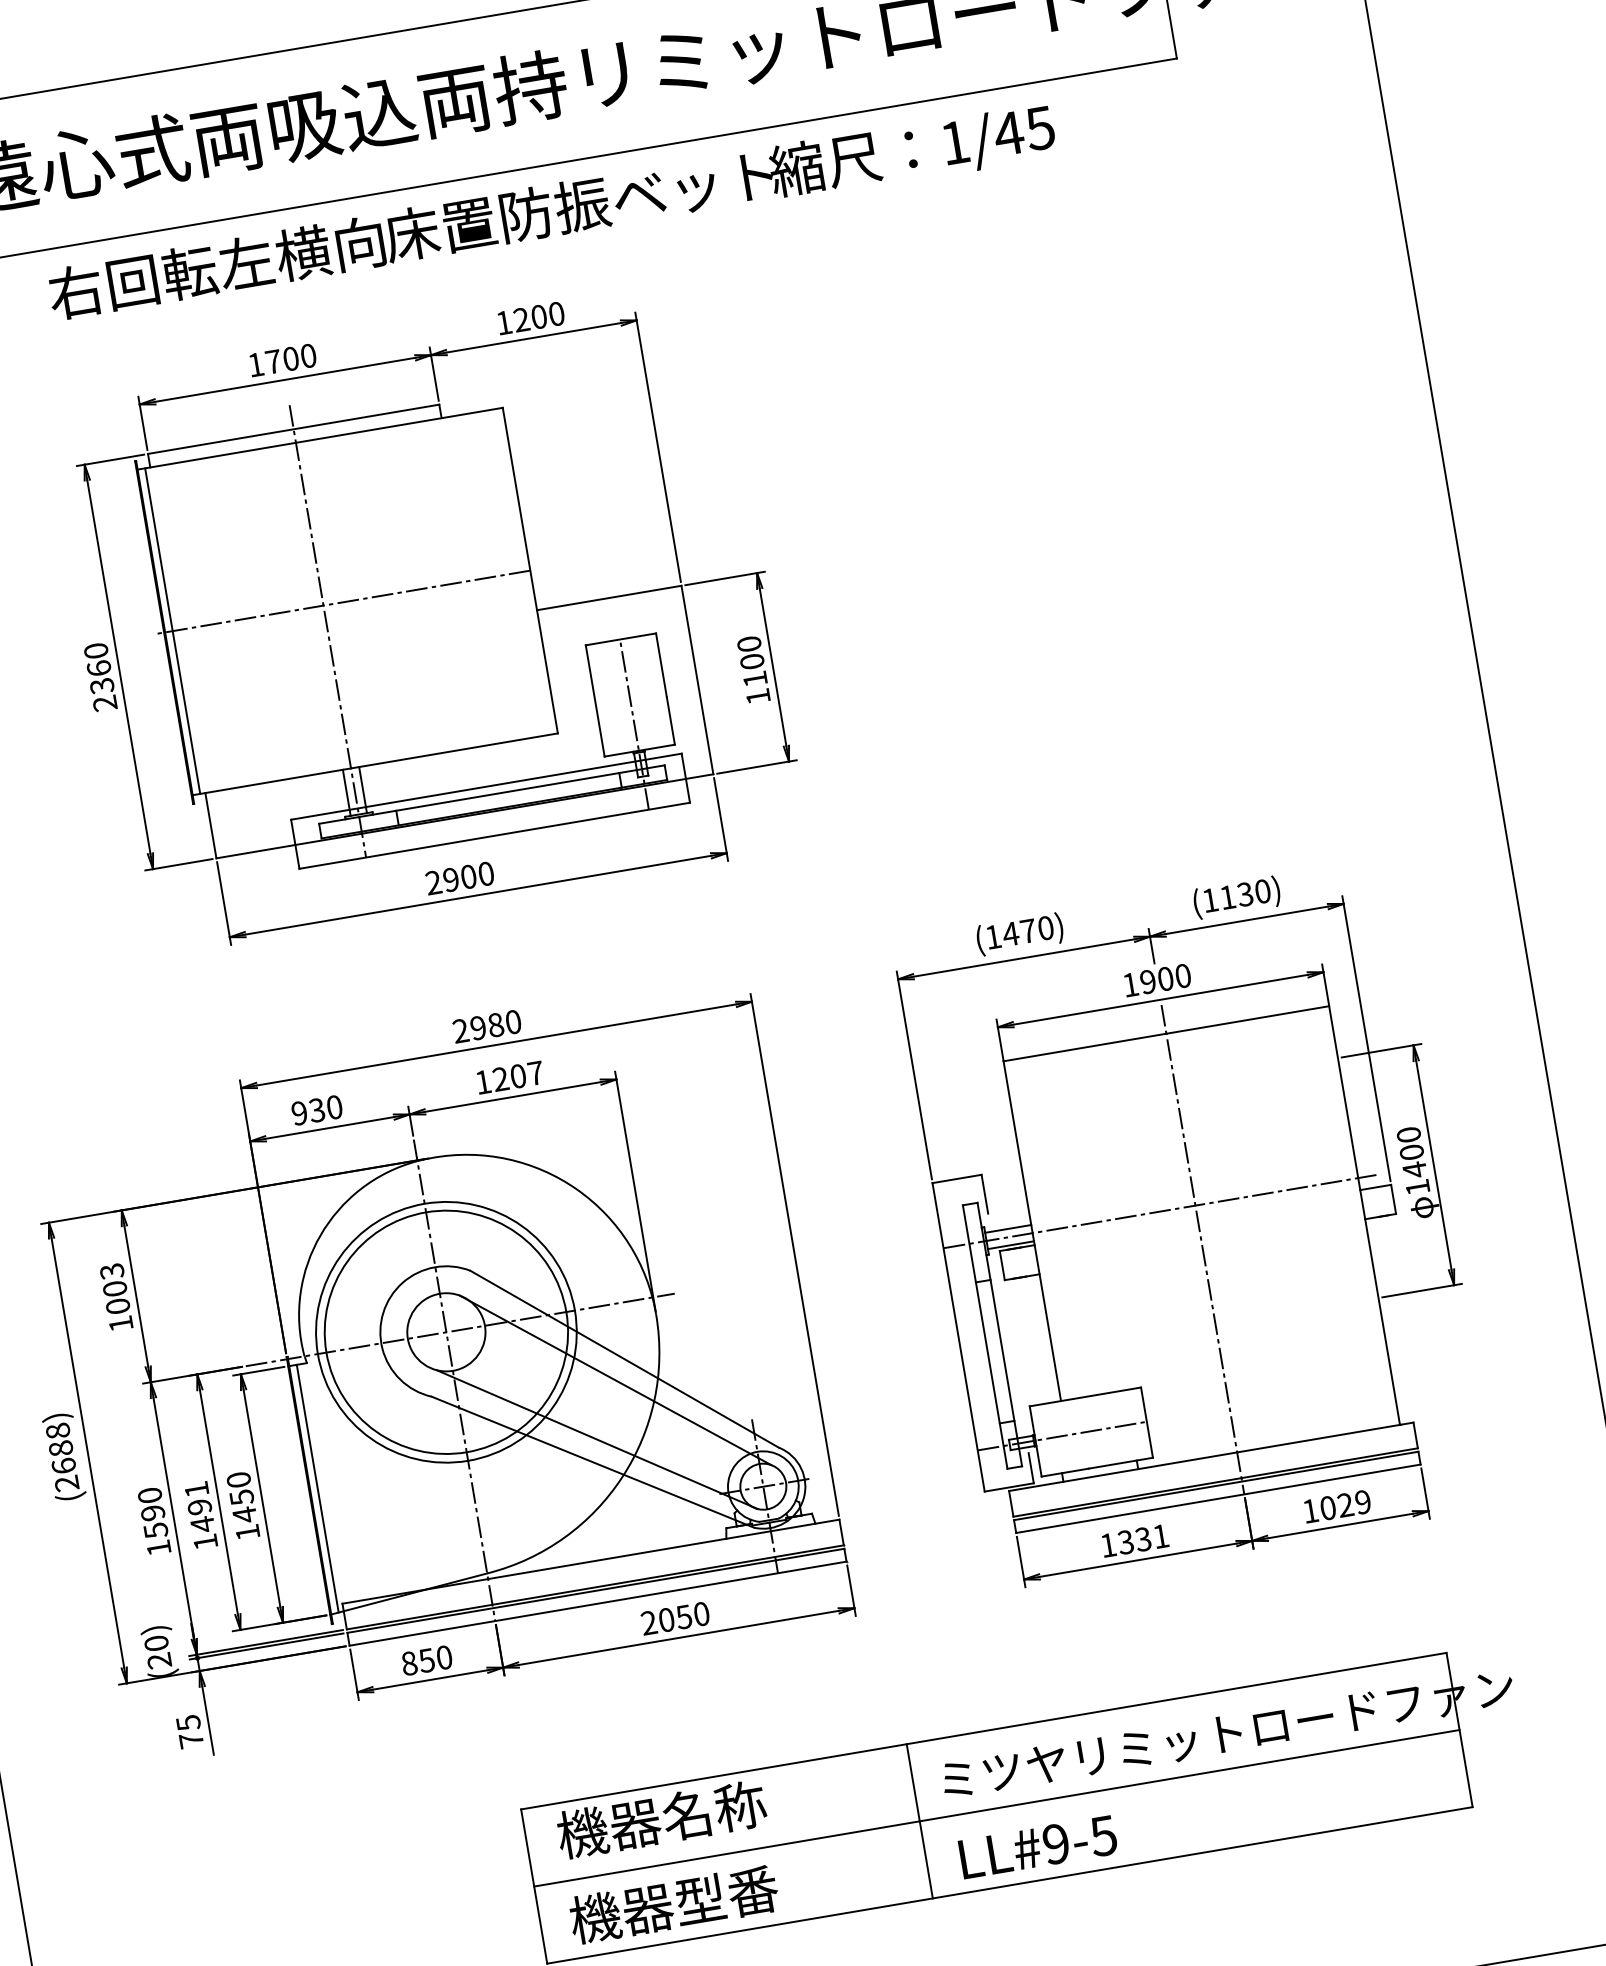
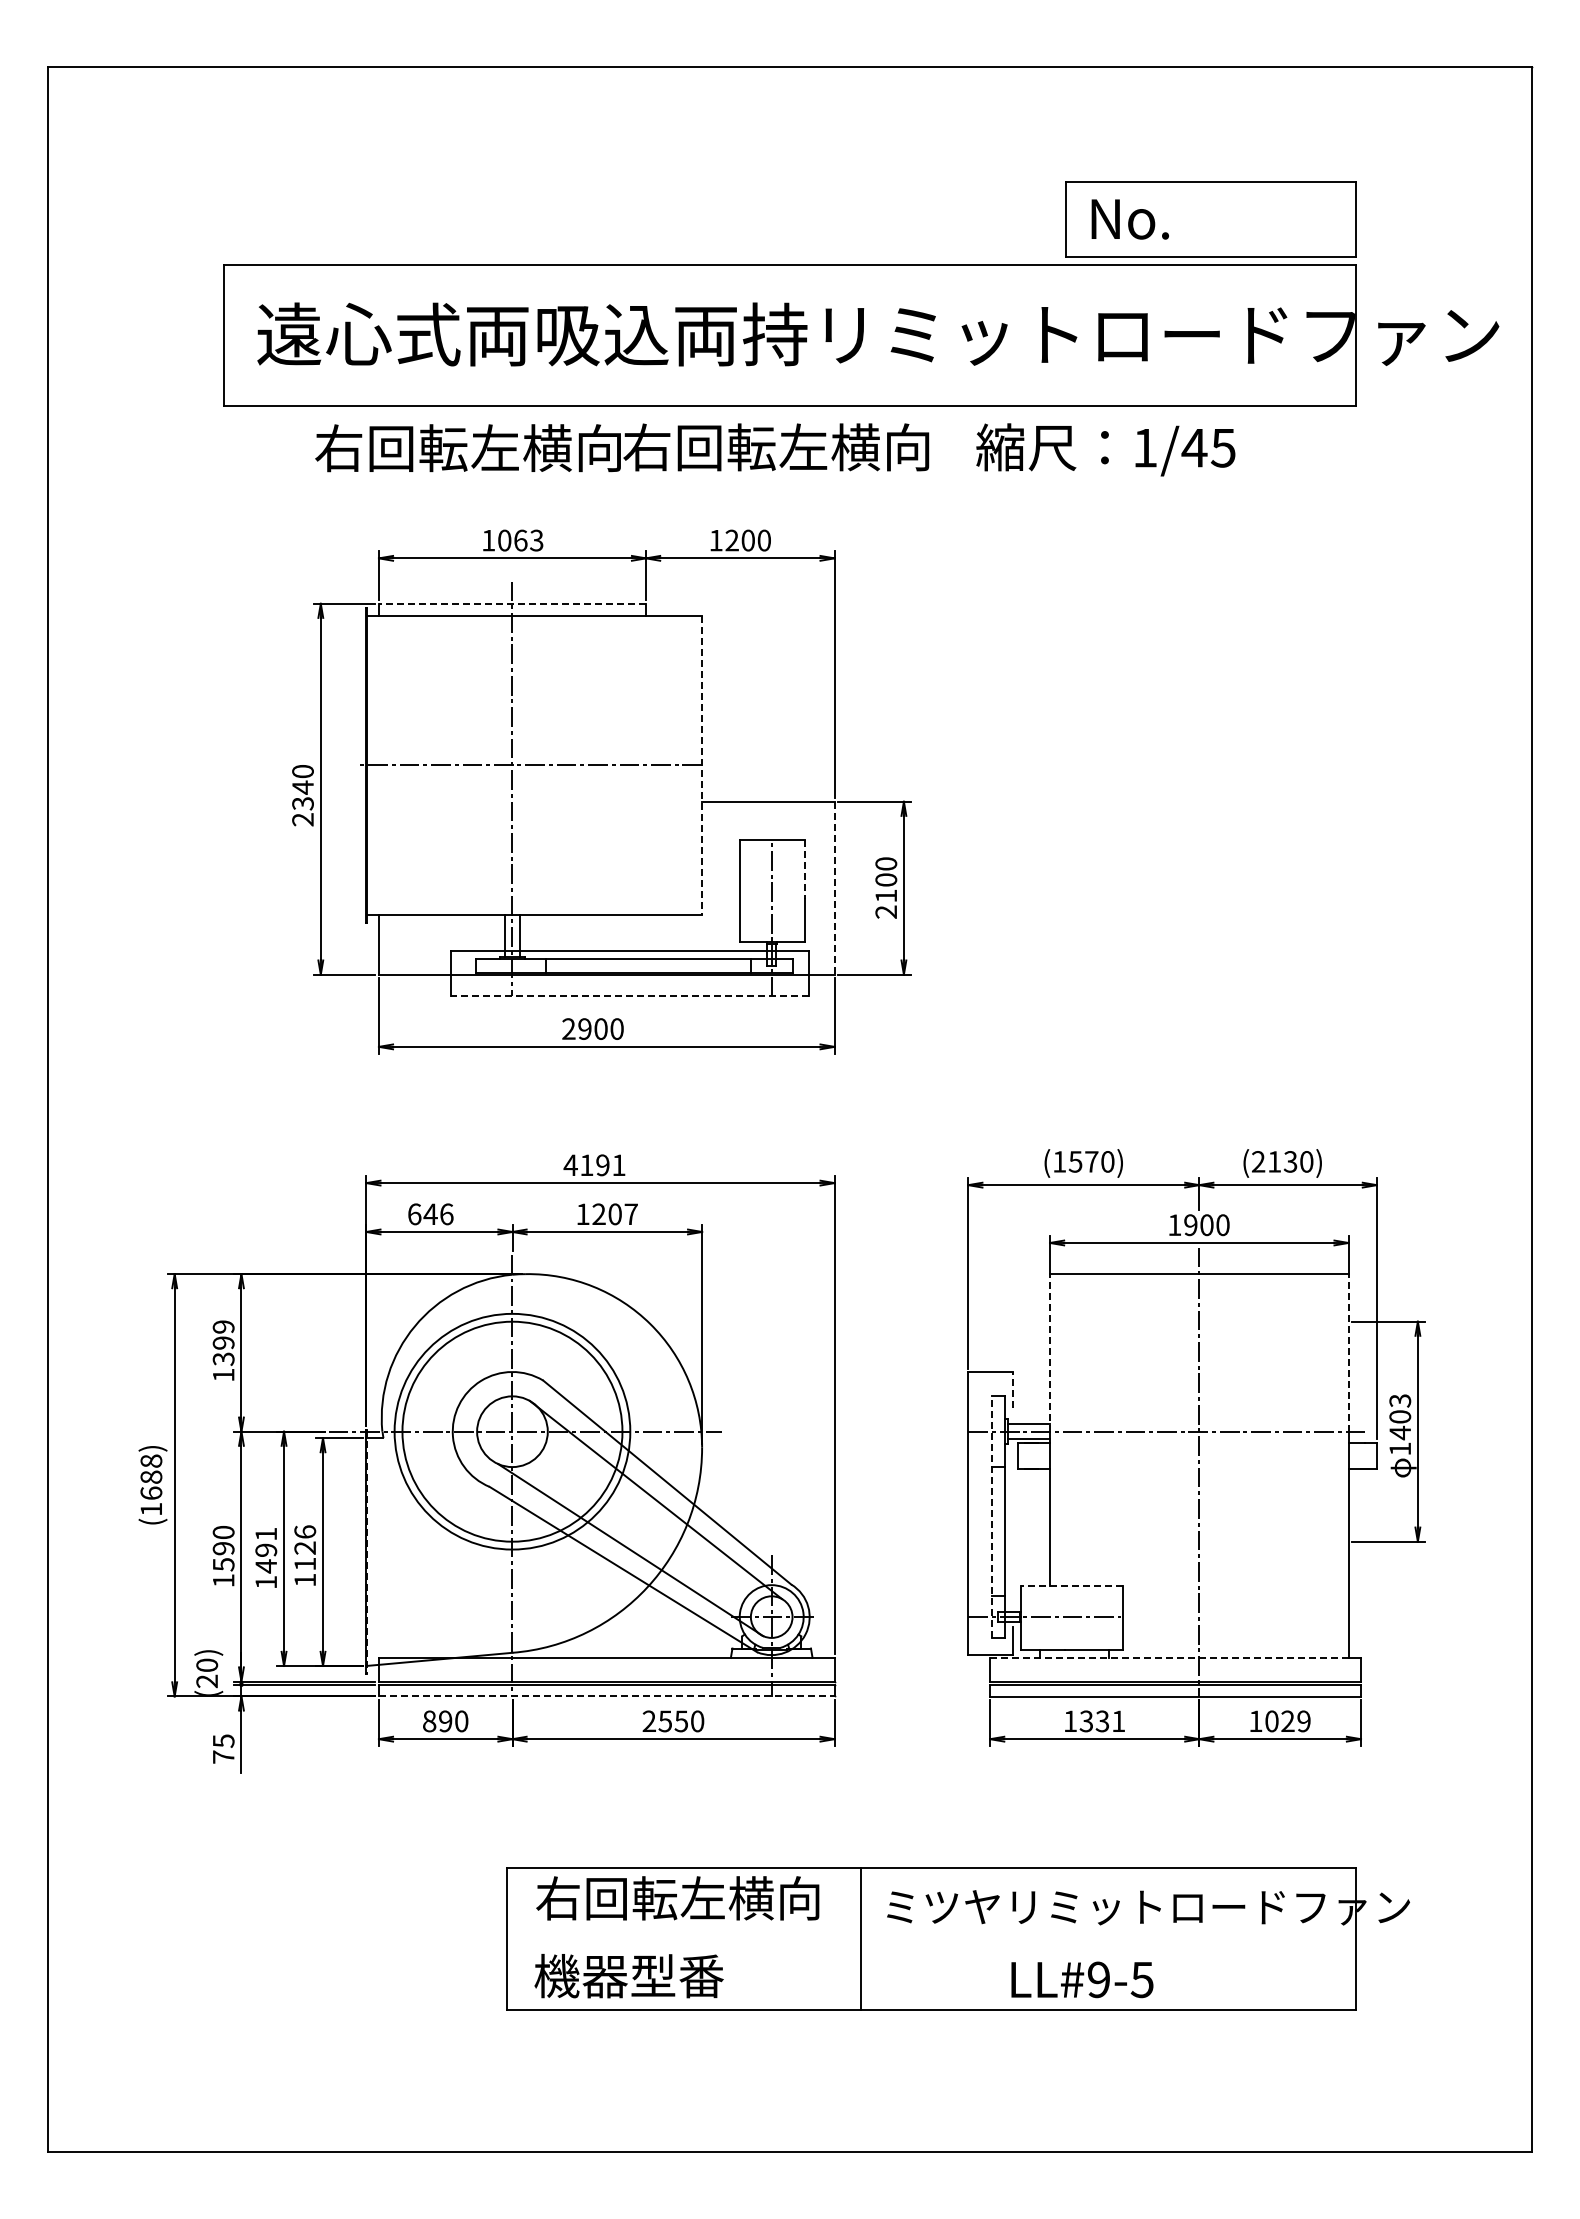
text: (578, 205) -> (800, 447), 床置防振ベット -> 右回転左横向
text: (290, 358) -> (520, 540), 1700 -> 1063
line: (293, 429) -> (512, 603), solid -> dashed
line: (530, 570) -> (702, 765), solid -> dashed
line: (173, 631) -> (374, 765), removed
line: (661, 666) -> (804, 870), solid -> dashed
text: (98, 668) -> (302, 787), 2360 -> 2340
line: (697, 680) -> (834, 888), solid -> dashed
text: (757, 696) -> (885, 911), 1100 -> 2100
line: (493, 836) -> (629, 996), solid -> dashed
text: (1210, 900) -> (1258, 1161), (1130) -> (2130)
text: (1010, 933) -> (1075, 1161), (1470) -> (1570)
text: (486, 1026) -> (594, 1165), 2980 -> 4191
line: (1343, 1091) -> (1348, 1352), solid -> dashed
text: (316, 1110) -> (430, 1214), 930 -> 646
text: (1409, 1134) -> (1400, 1400), 1400 -> 1403
line: (1017, 1146) -> (1049, 1352), solid -> dashed
line: (985, 1193) -> (1013, 1389), solid -> dashed
text: (114, 1289) -> (223, 1343), 1003 -> 1399
line: (985, 1337) -> (992, 1517), solid -> dashed
line: (1084, 1396) -> (1071, 1585), solid -> dashed
line: (1204, 1458) -> (1169, 1658), solid -> dashed
text: (65, 1483) -> (150, 1509), (2688) -> (1688)
line: (318, 1488) -> (374, 1551), removed
line: (310, 1490) -> (367, 1552), solid -> dashed
text: (242, 1497) -> (305, 1548), 1450 -> 1126
line: (597, 1603) -> (606, 1696), solid -> dashed
text: (666, 1620) -> (665, 1721), 2050 -> 2550
text: (426, 1660) -> (445, 1721), 850 -> 890
line: (997, 1808) -> (931, 1939), removed
text: (712, 1810) -> (677, 1898), 機器名称 -> 右回転左横向
text: (1038, 1846) -> (1082, 1979), moved

